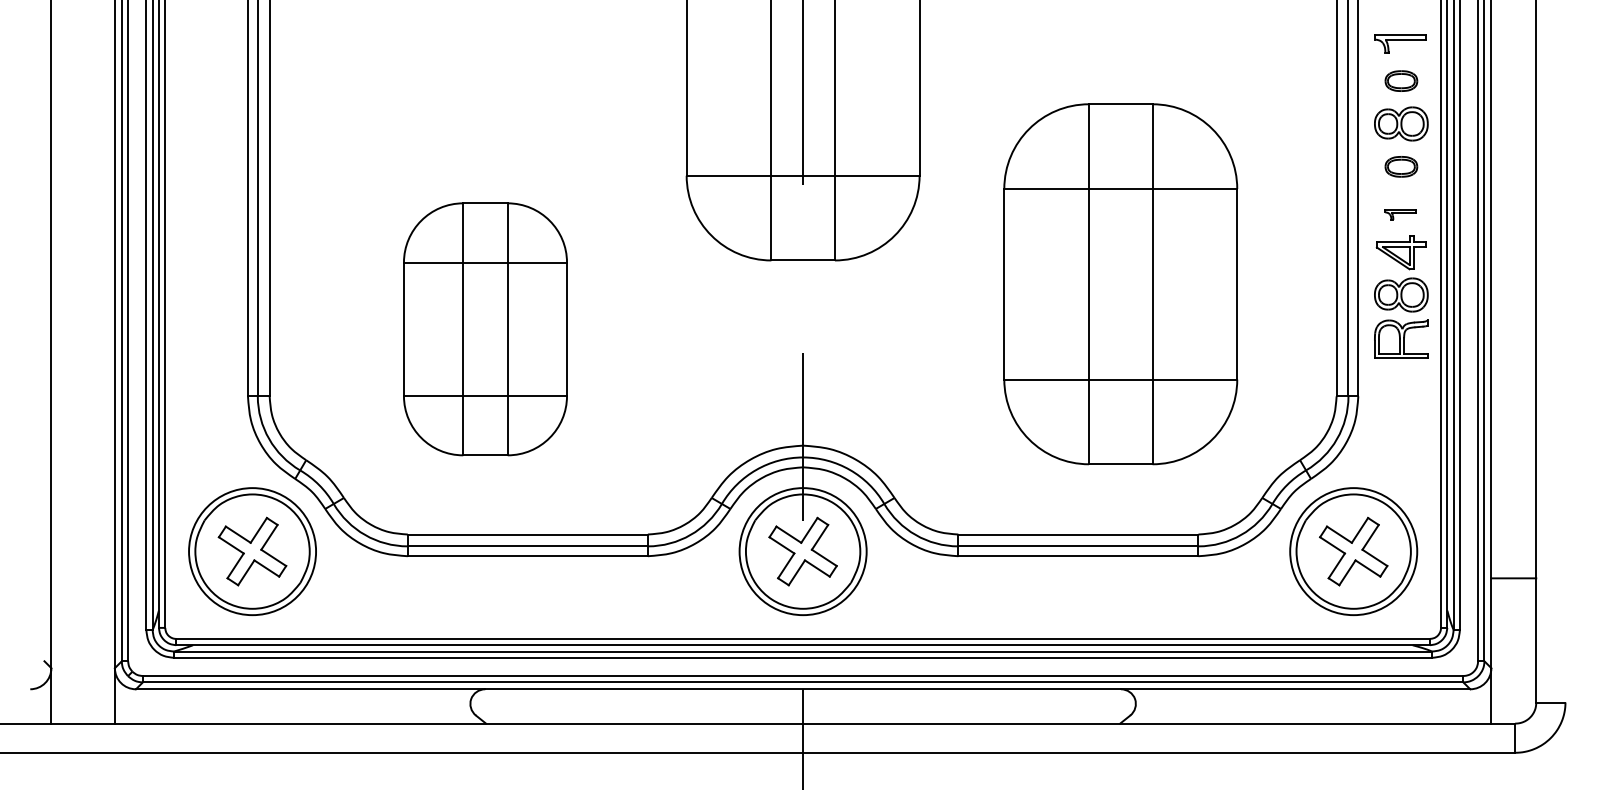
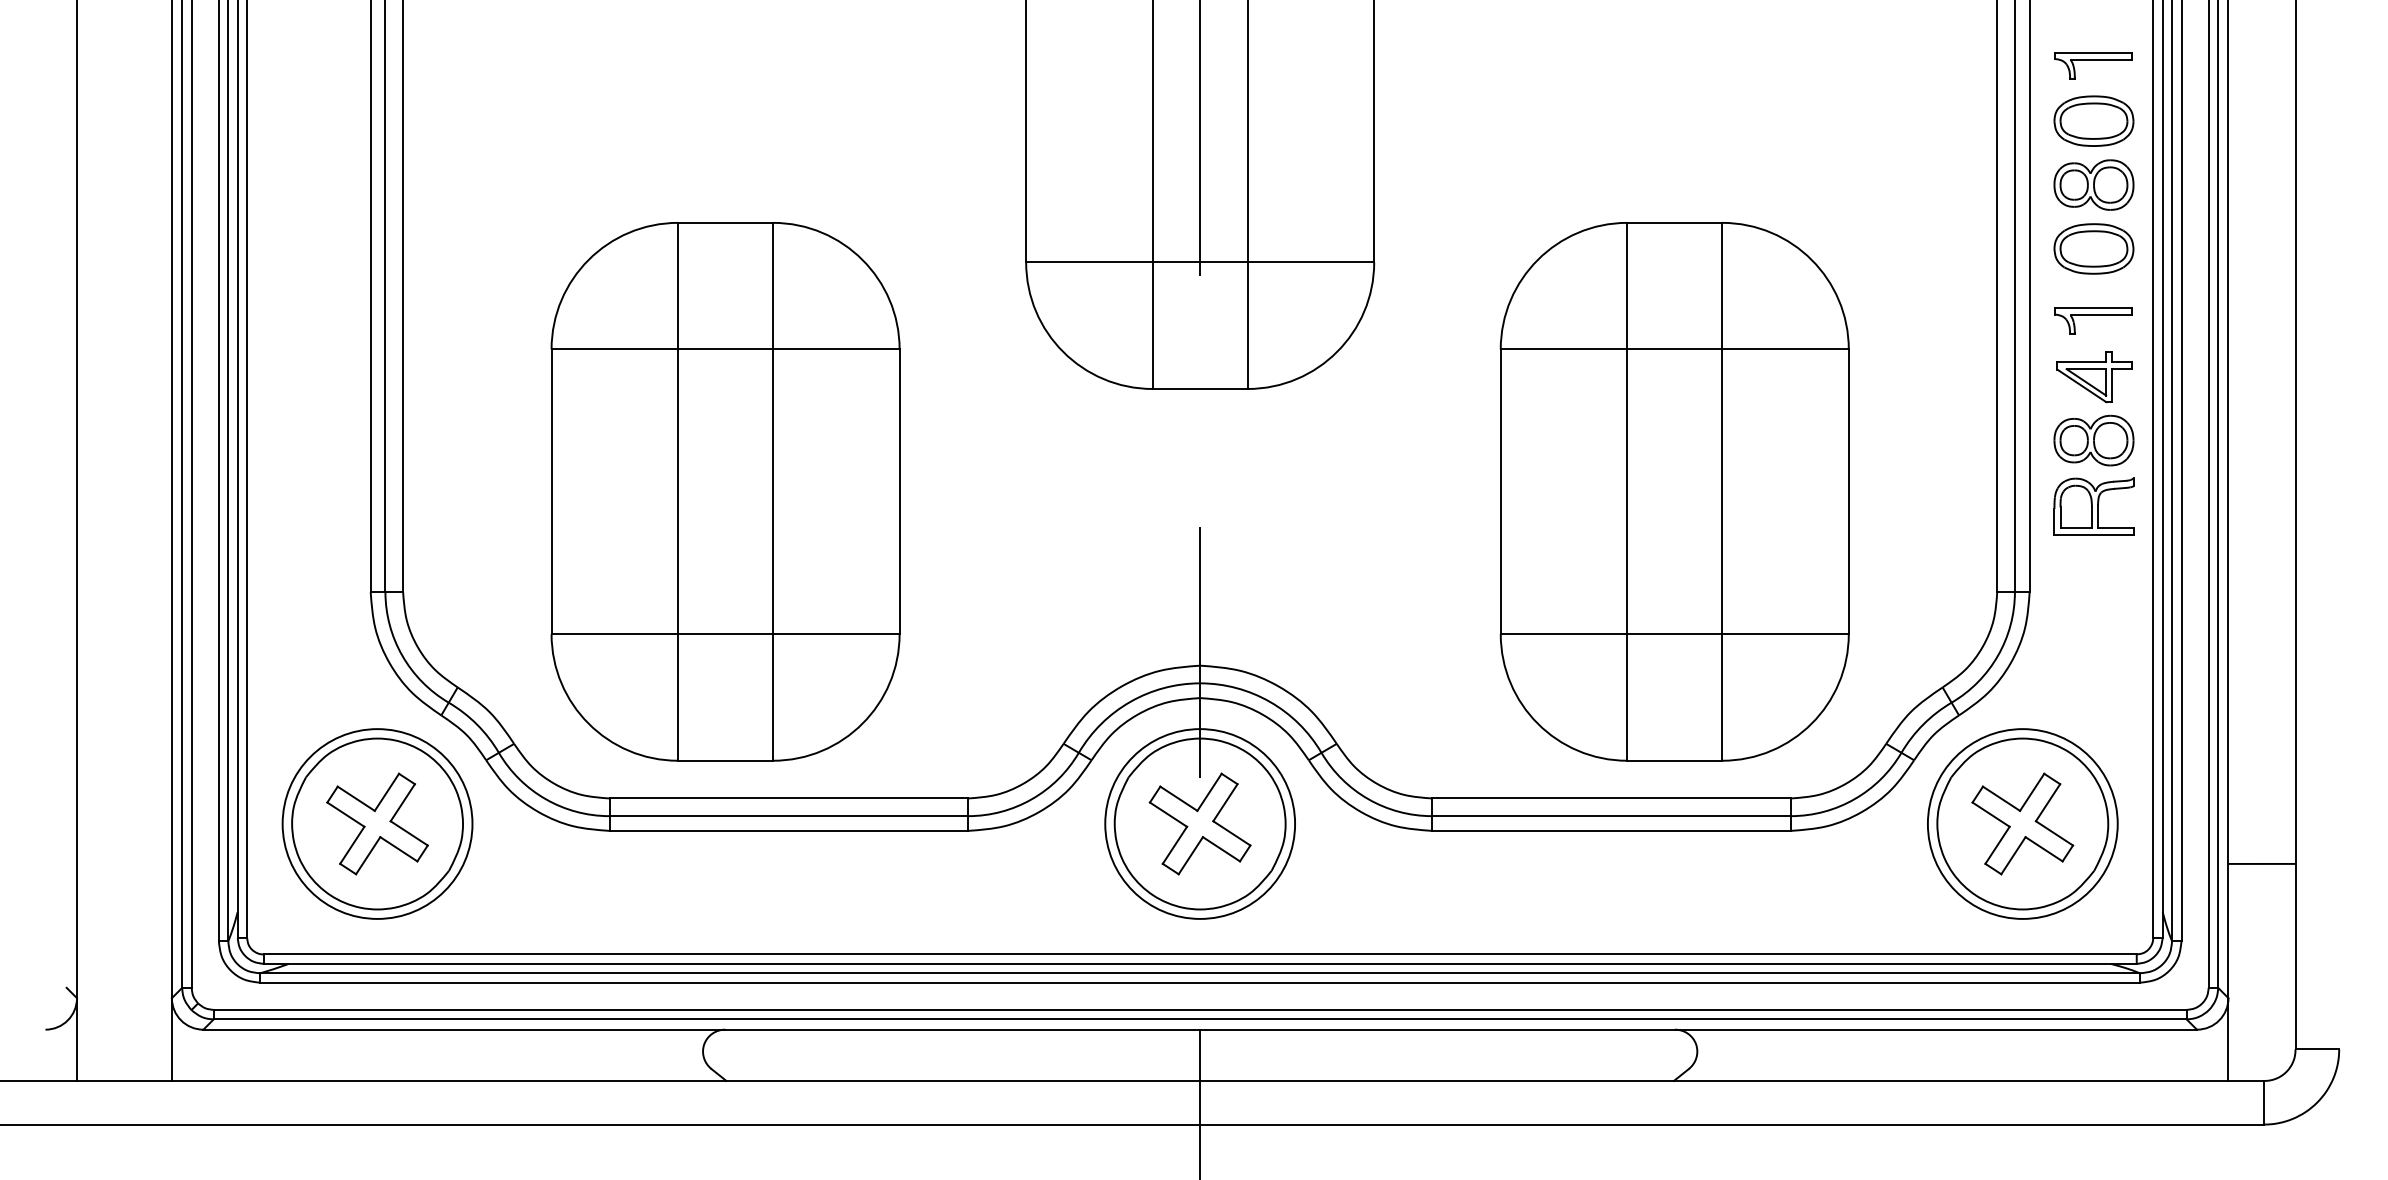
part: (1401, 80) -> (2094, 120), size x1.67
part: (1401, 166) -> (2094, 248), size x1.67
part: (1400, 214) -> (2092, 320), size x1.67
part: (1120, 284) -> (1674, 492), moved
part: (485, 329) -> (725, 492), size x1.43

